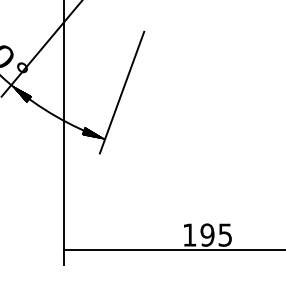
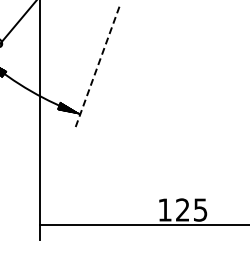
line: (122, 92) -> (97, 67), solid -> dashed
text: (207, 234) -> (182, 209), 195 -> 125

